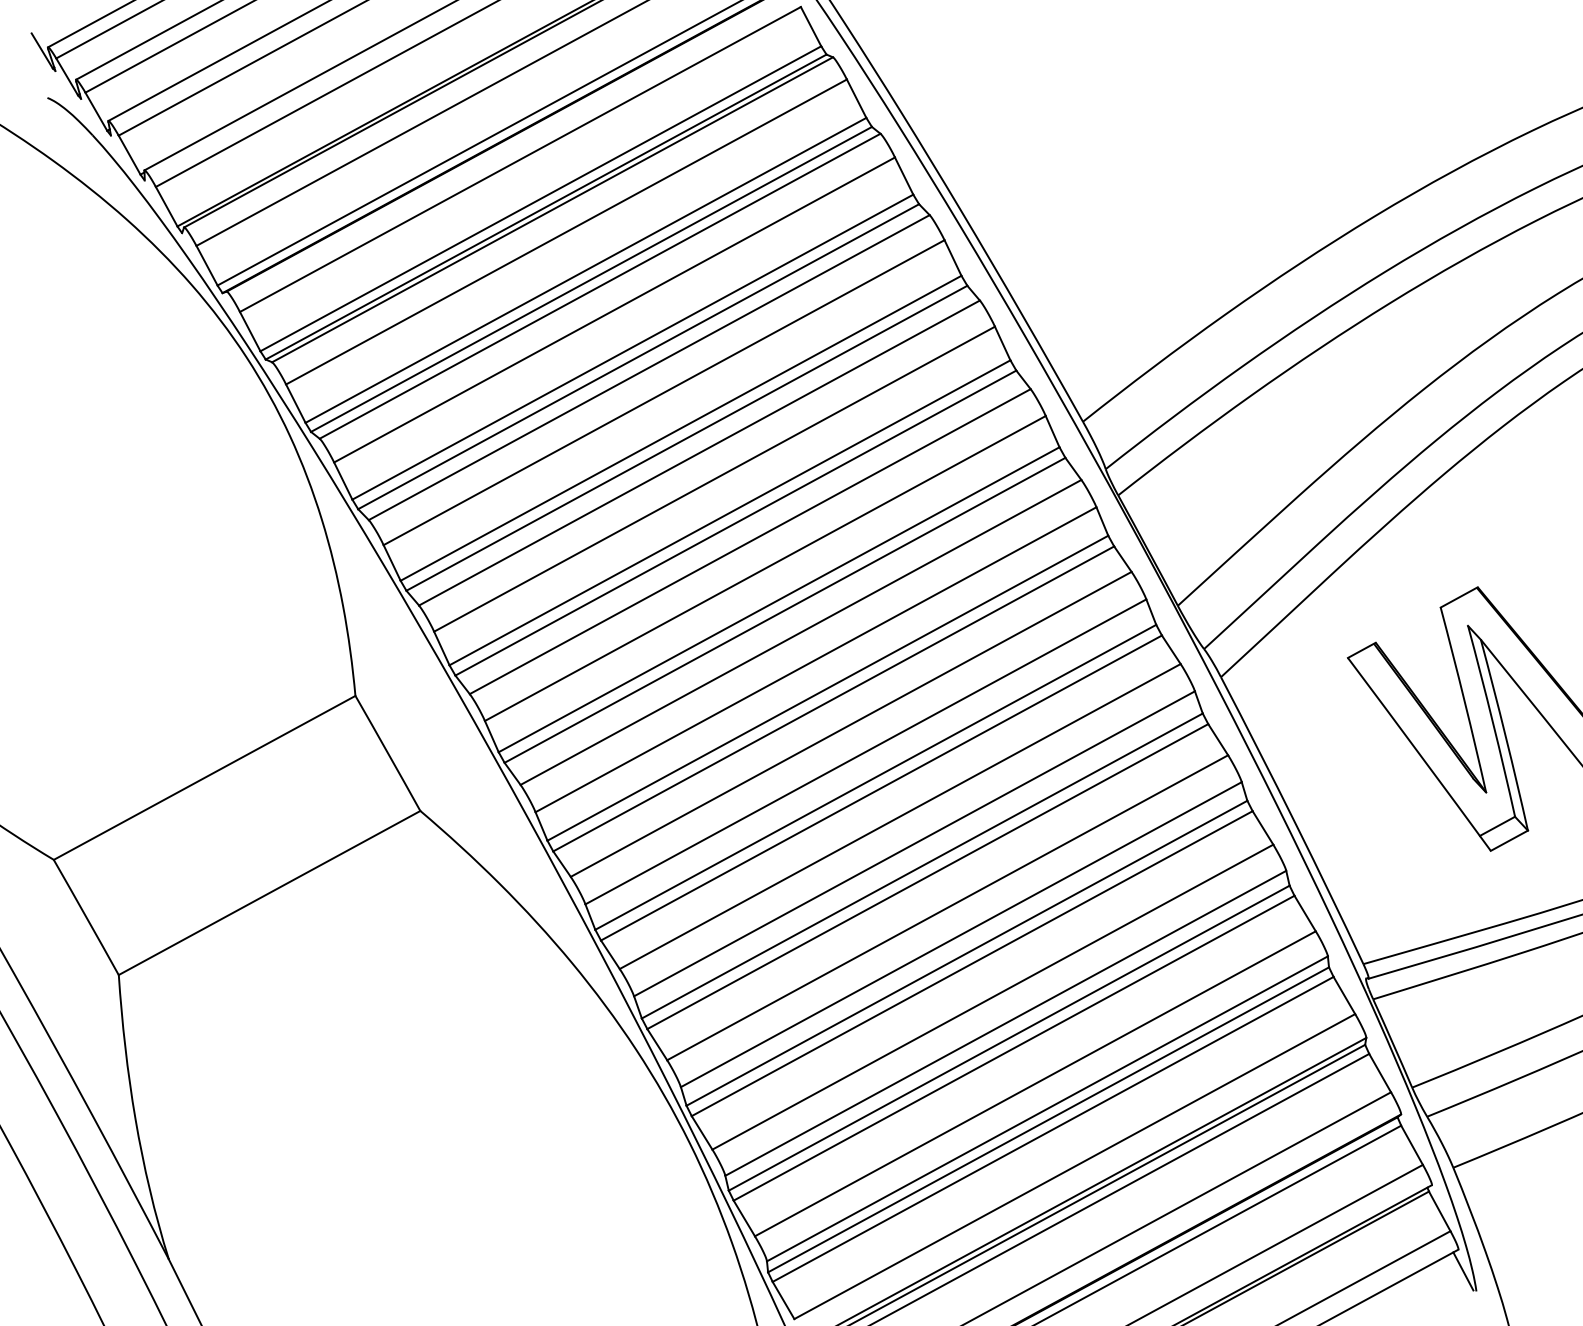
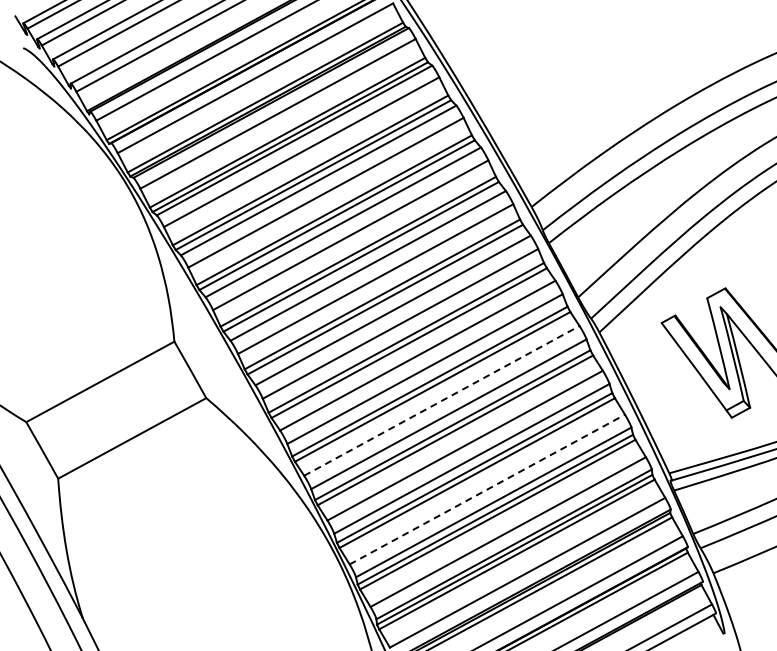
line: (899, 815) -> (441, 400), solid -> dashed
line: (993, 997) -> (487, 489), solid -> dashed

